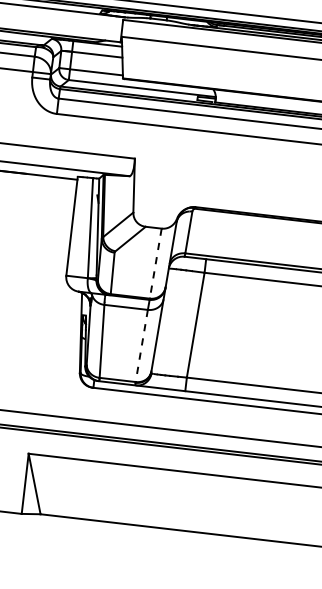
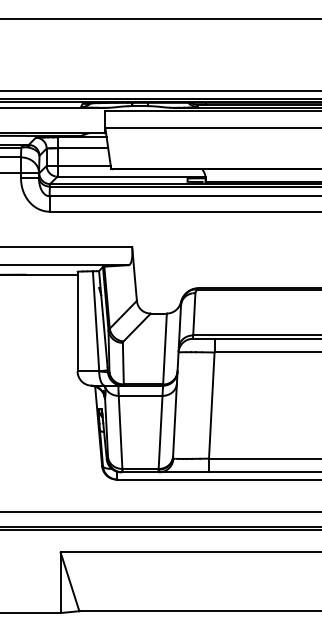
line: (156, 264) -> (165, 349), dashed -> solid
line: (141, 346) -> (160, 432), dashed -> solid

